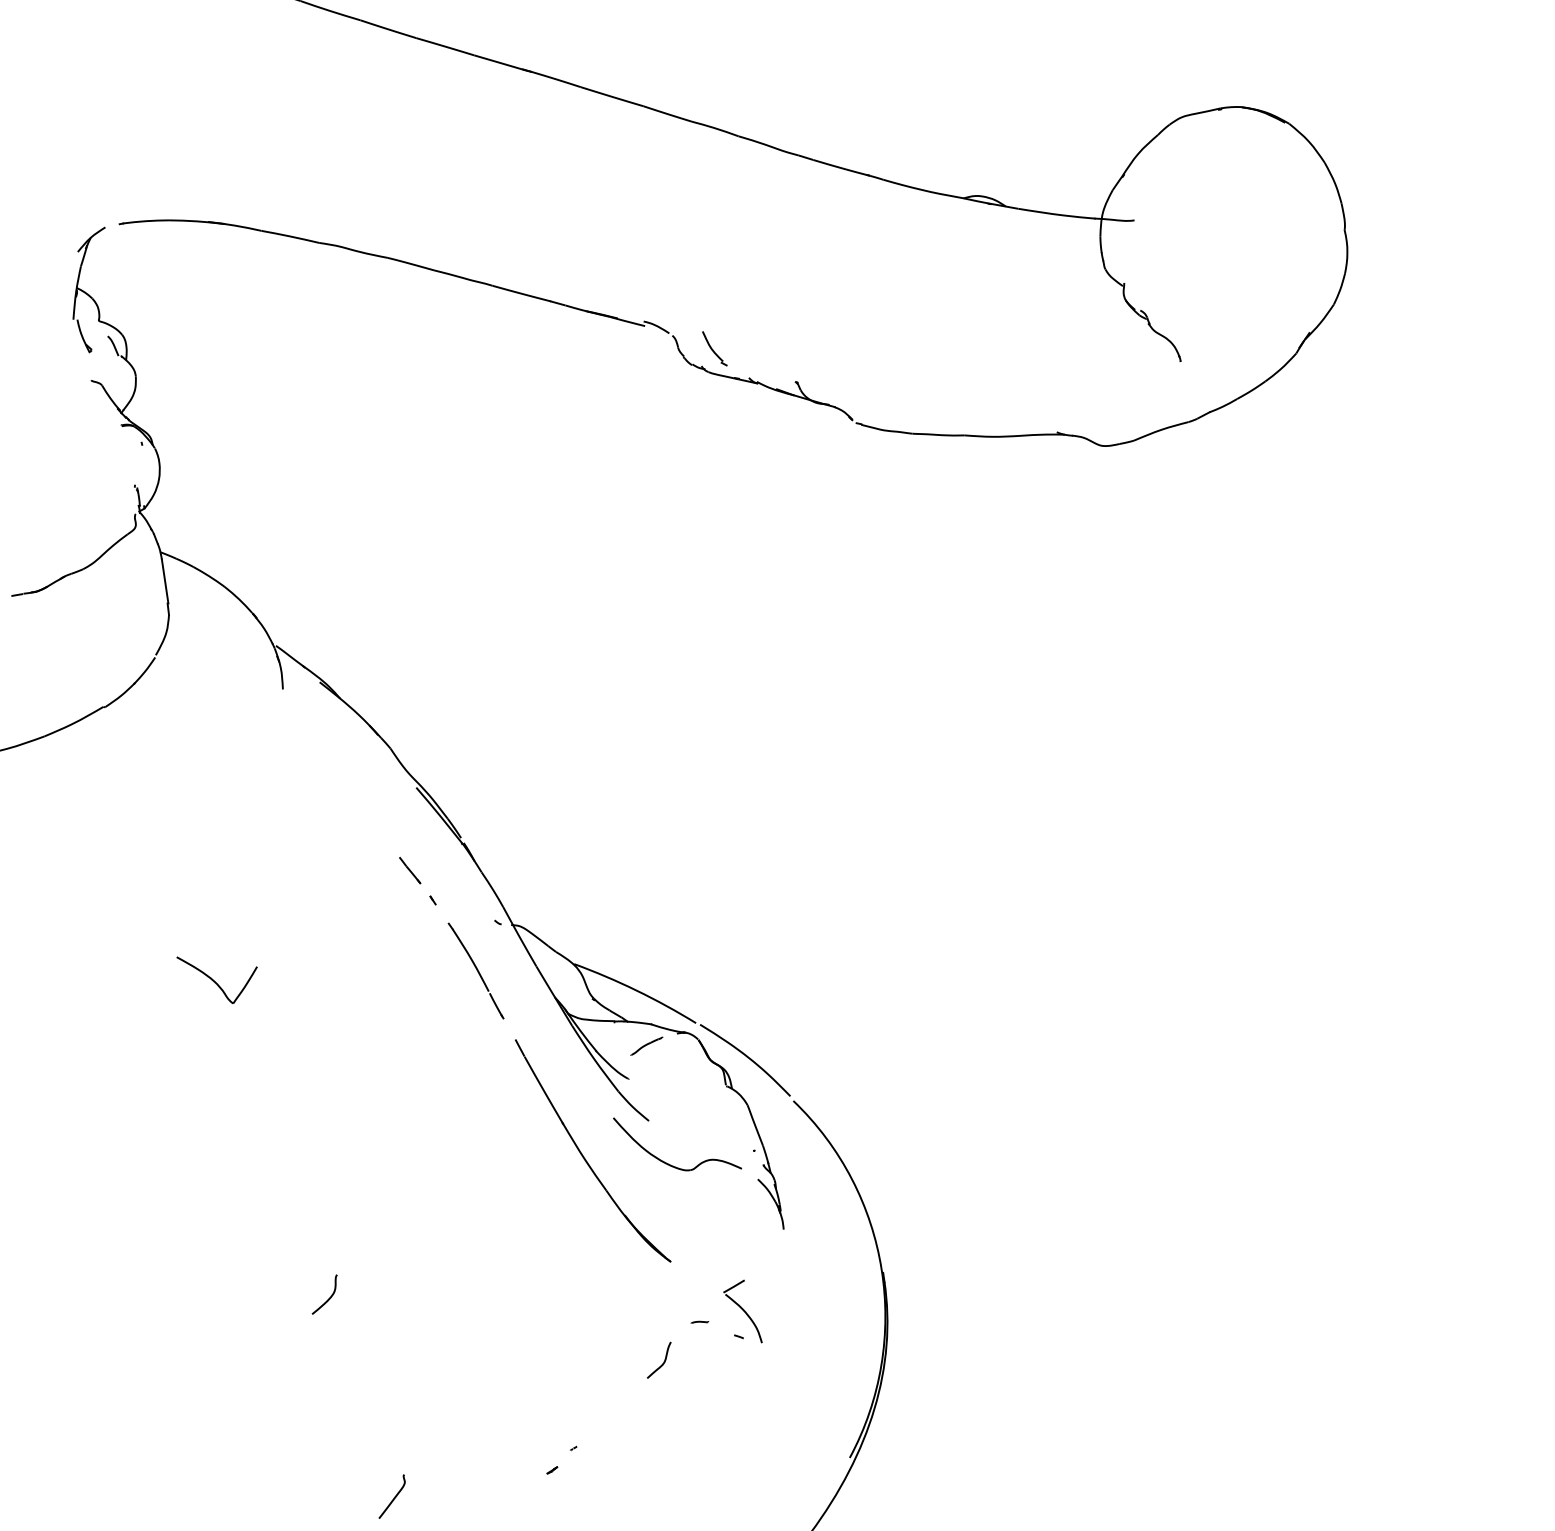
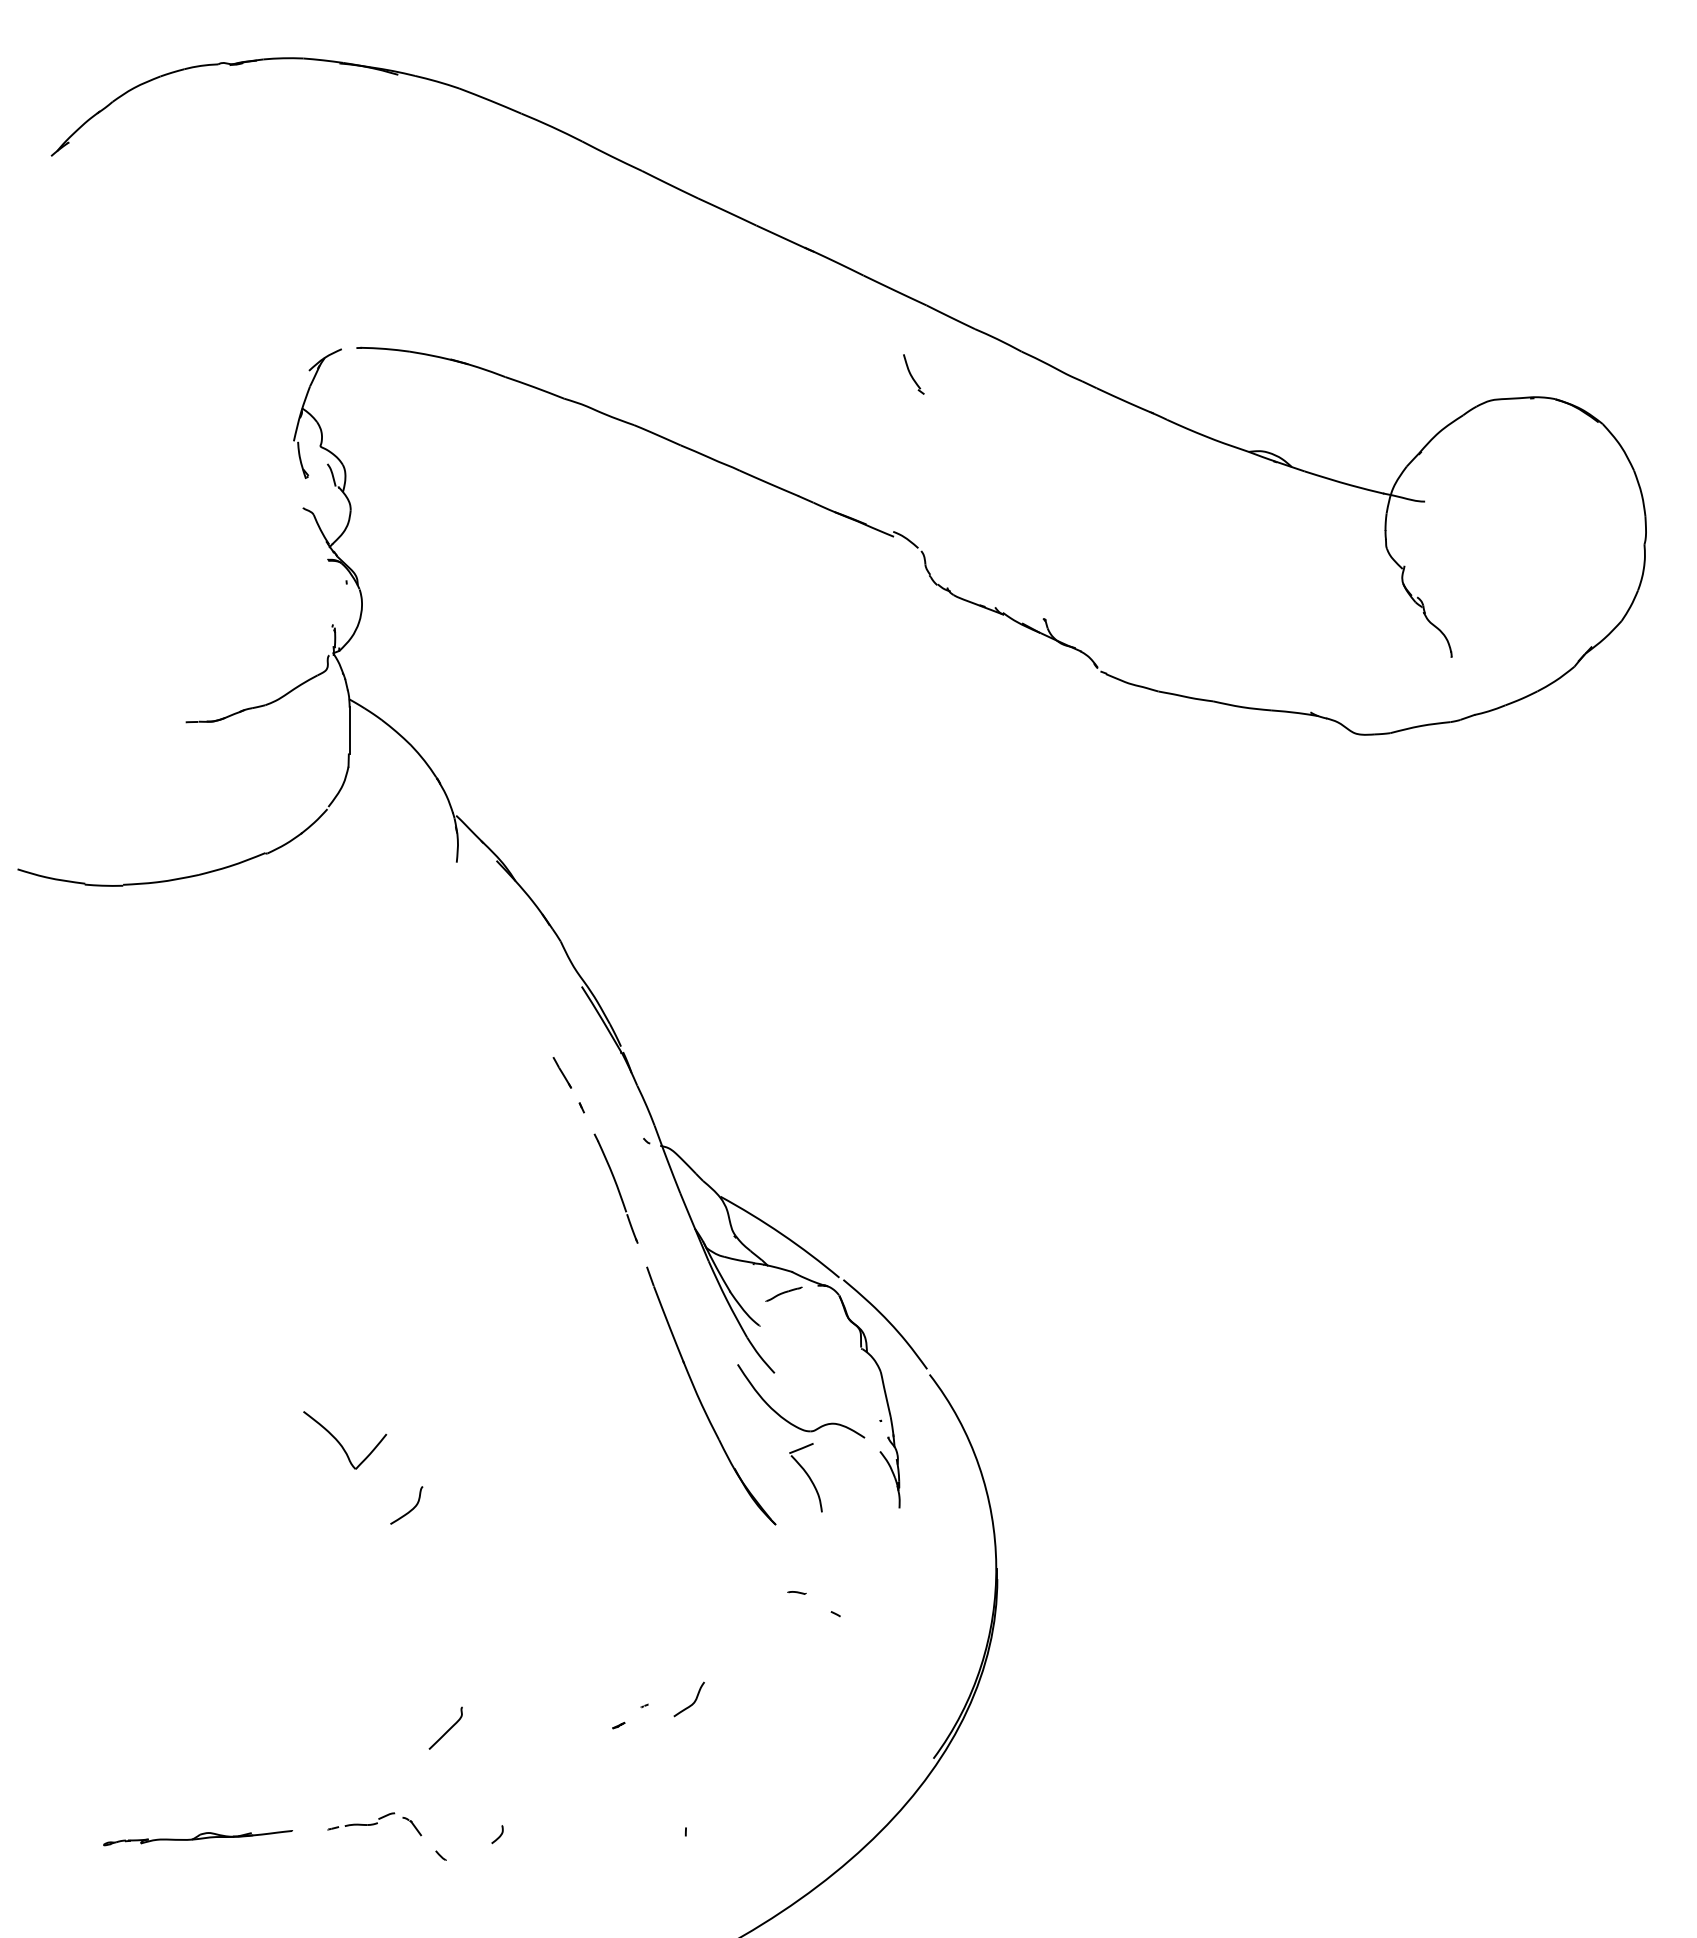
part: (714, 348) -> (913, 374), moved
part: (219, 978) -> (345, 1440), moved
part: (741, 1312) -> (805, 1477), moved
curve: (663, 1361) -> (693, 1701), moved

